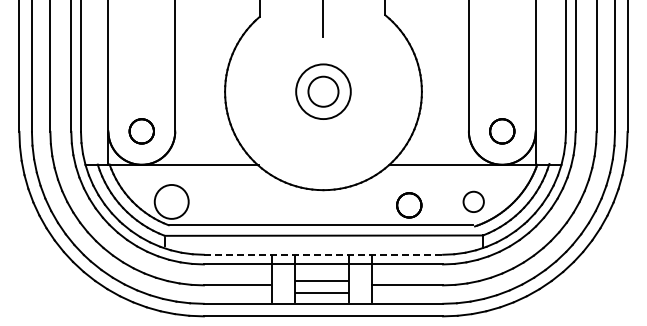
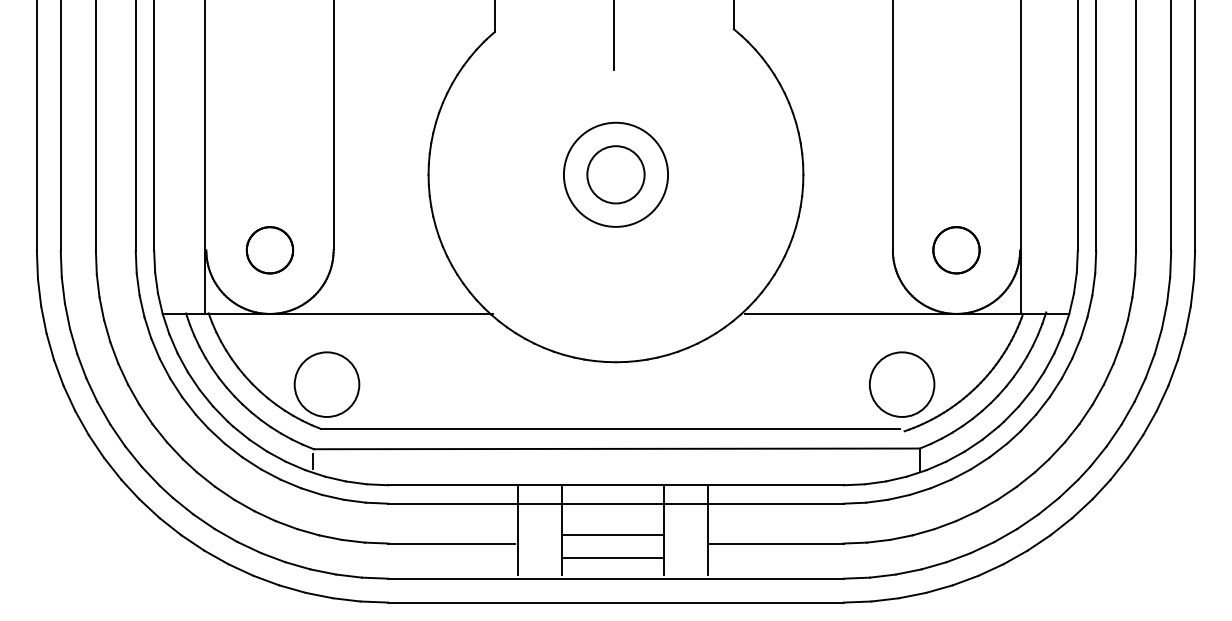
circle: (473, 201) -> (901, 383), size x1.67
part: (409, 205) -> (779, 391), removed
line: (323, 254) -> (616, 484), dashed -> solid

